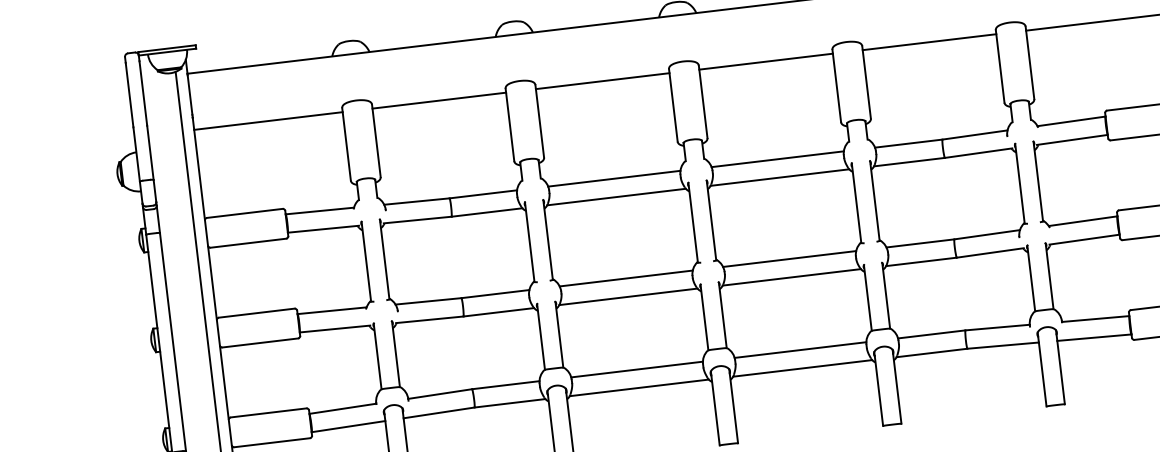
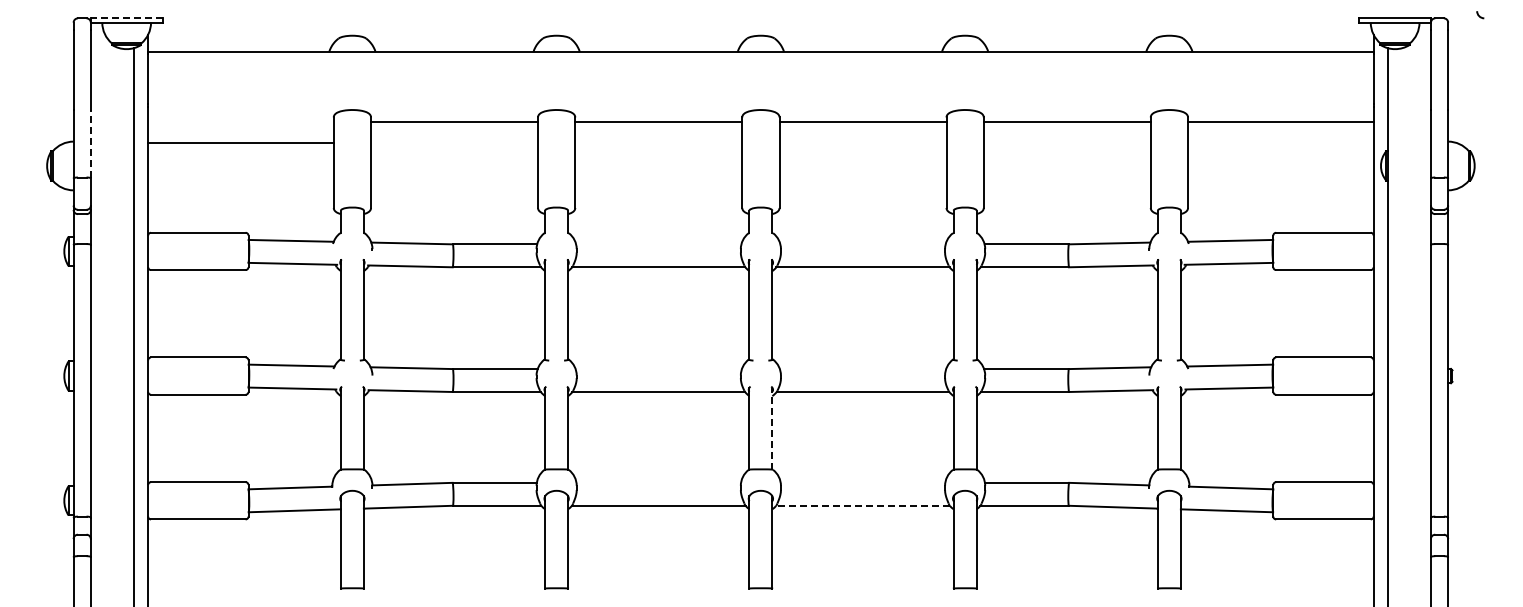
line: (166, 48) -> (126, 18), solid -> dashed
line: (268, 121) -> (240, 143), moved
line: (150, 152) -> (90, 143), solid -> dashed
line: (777, 159) -> (862, 244), removed
line: (614, 178) -> (658, 244), removed
line: (789, 259) -> (862, 369), removed
line: (626, 278) -> (658, 369), removed
line: (722, 315) -> (772, 428), solid -> dashed
line: (800, 349) -> (862, 482), removed
line: (803, 368) -> (863, 505), solid -> dashed
line: (636, 369) -> (658, 482), removed

